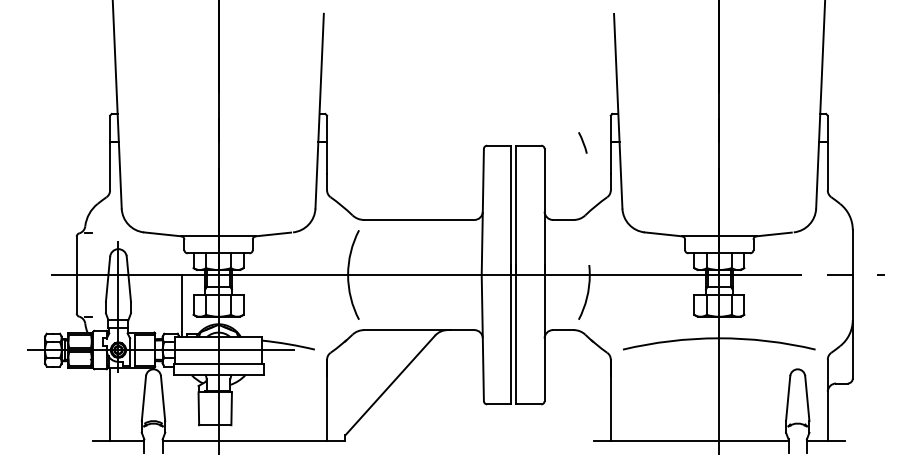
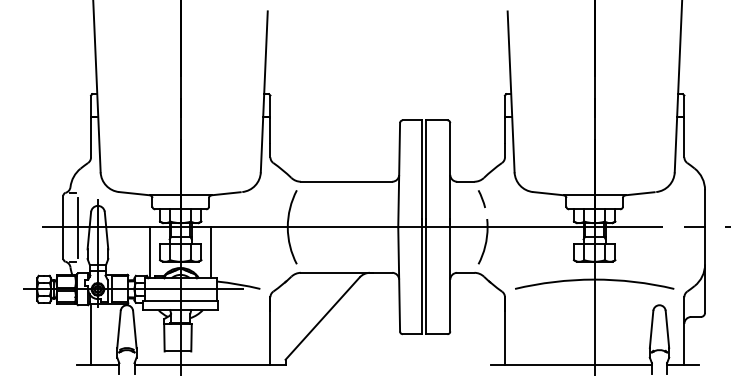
line: (582, 142) -> (481, 198), moved
line: (94, 275) -> (78, 227), added
line: (255, 305) -> (211, 252), added

